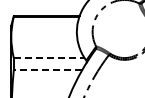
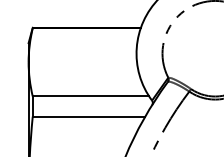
line: (49, 58) -> (91, 97), dashed -> solid
line: (47, 70) -> (88, 117), dashed -> solid

